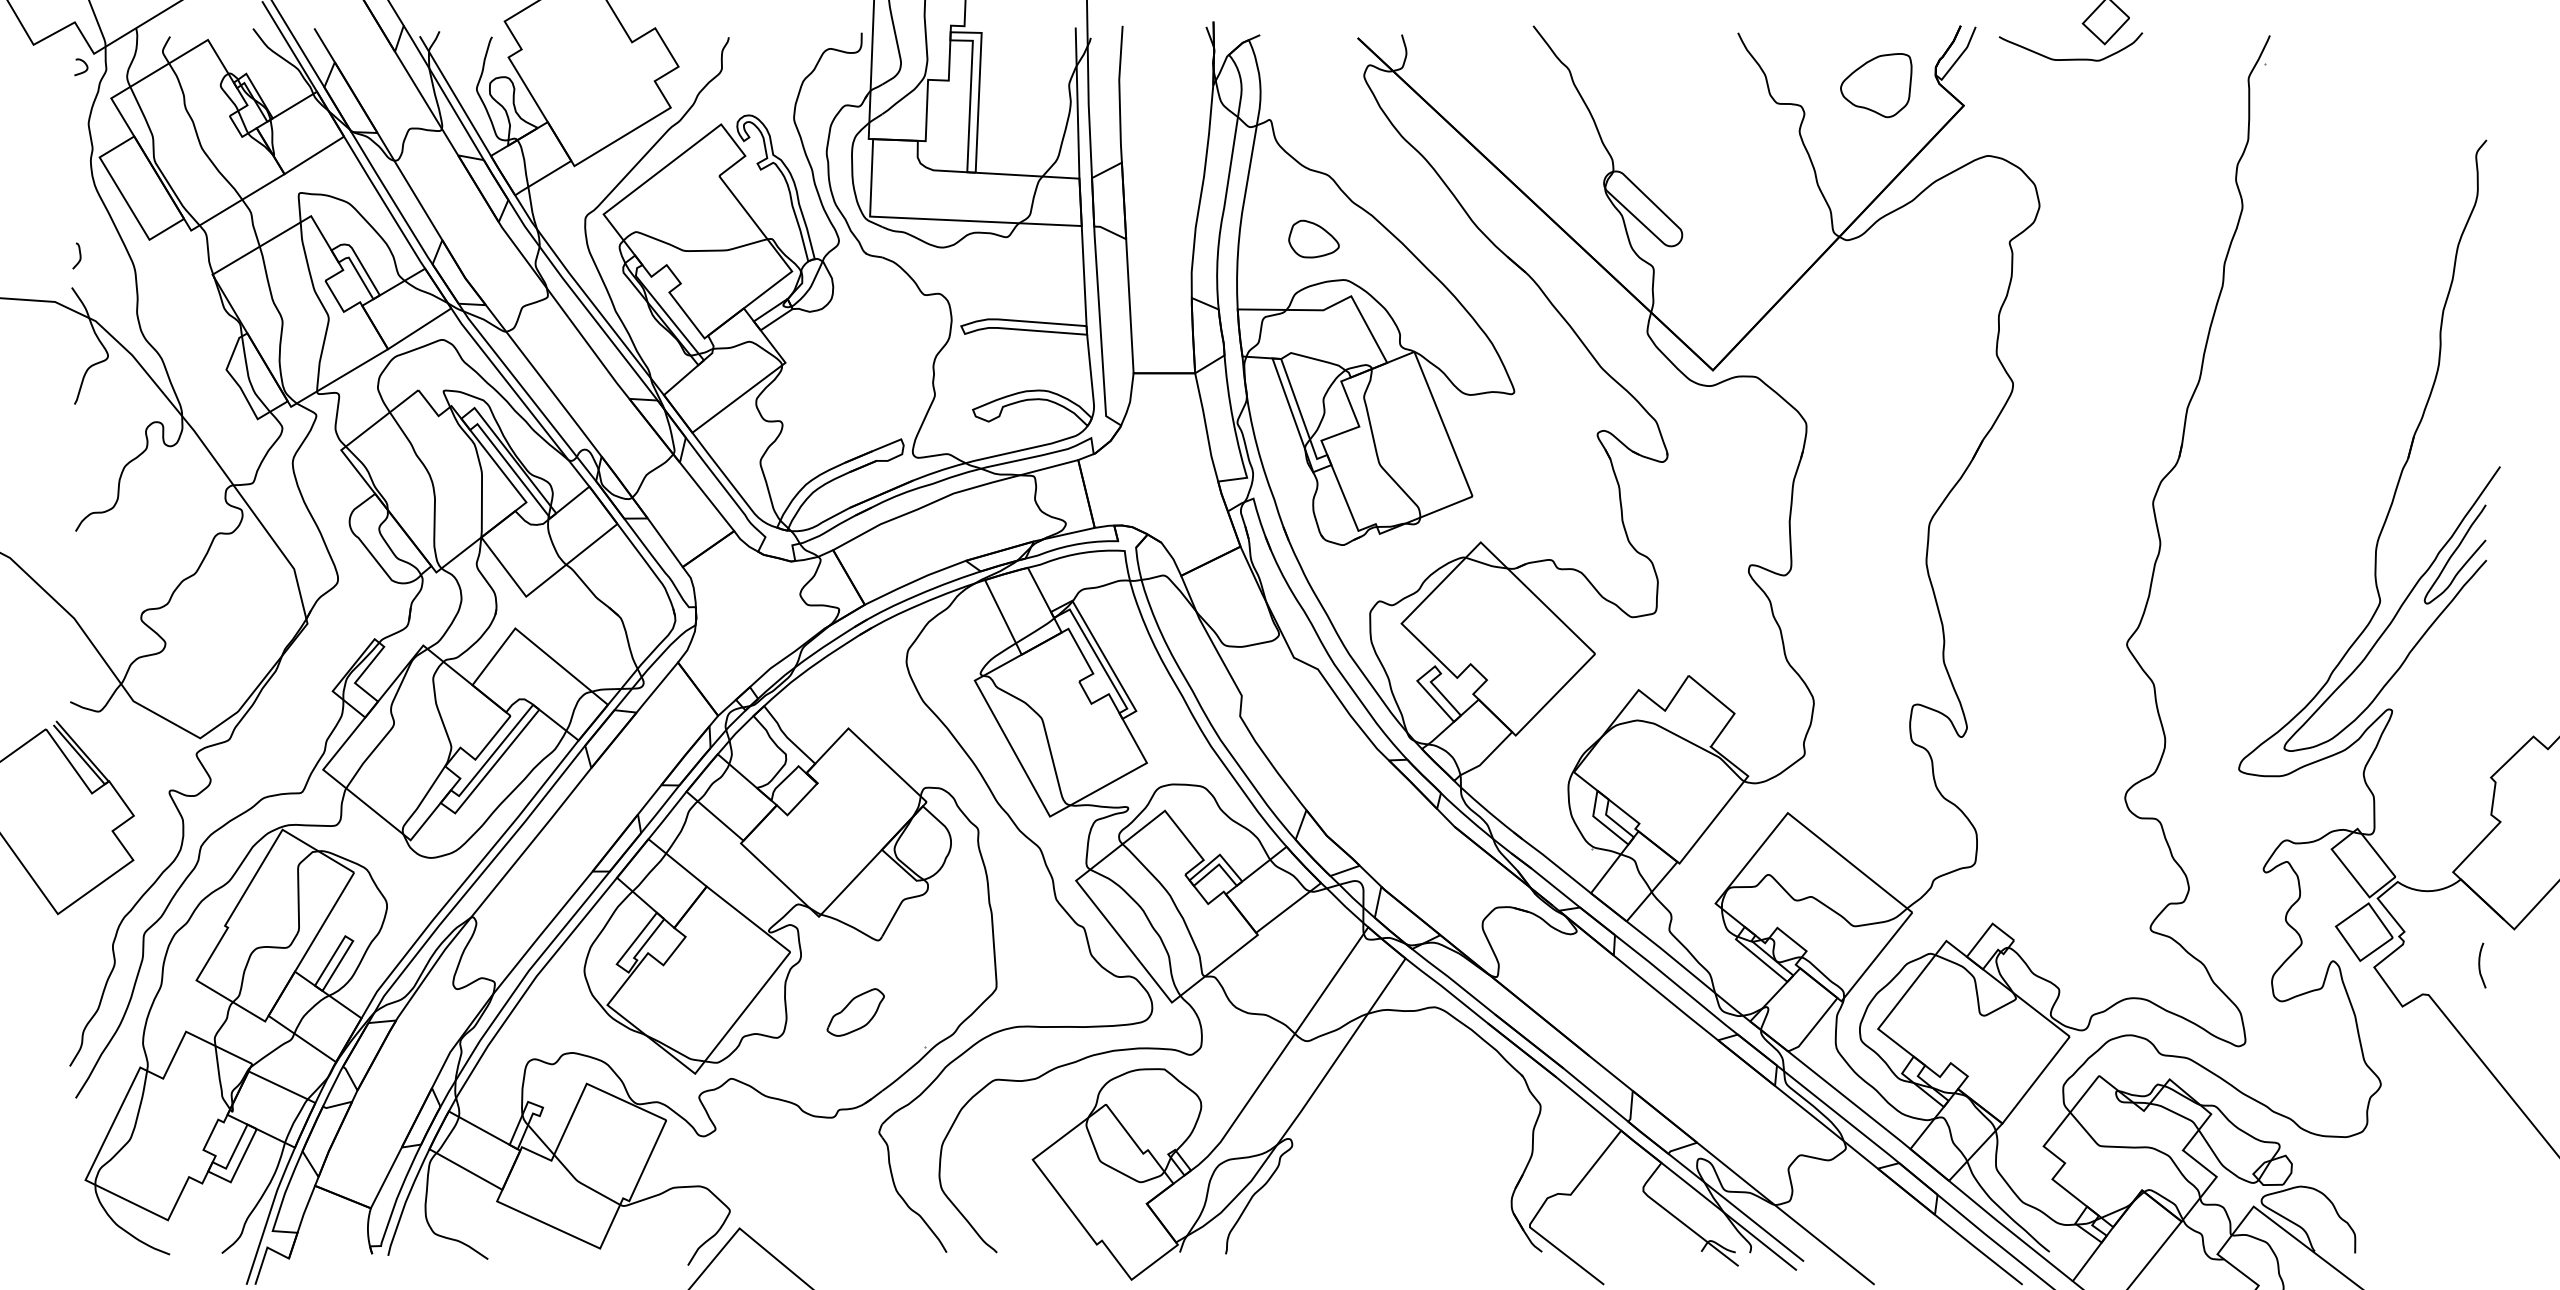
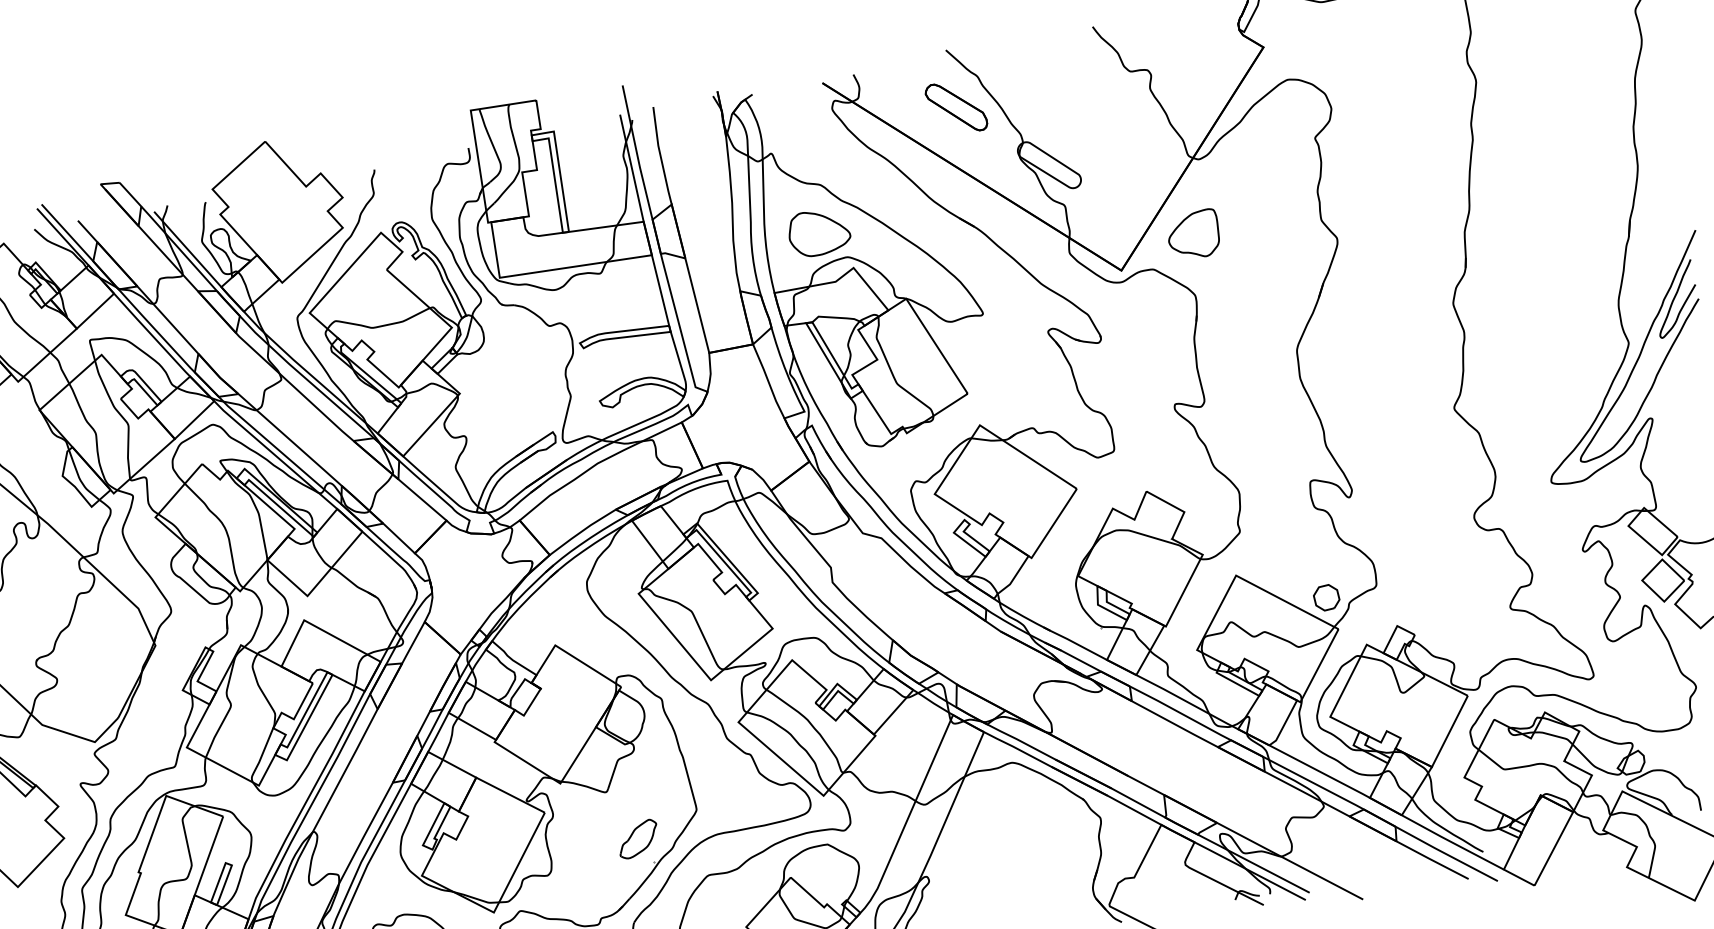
part: (1876, 85) -> (1194, 235), moved
part: (1532, 106) -> (956, 107), added
part: (1313, 238) -> (818, 232), size x1.67
part: (1904, 866) -> (1326, 597), added
part: (855, 1012) -> (638, 839), moved

